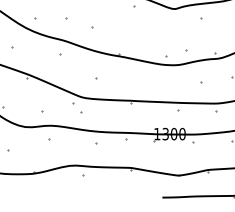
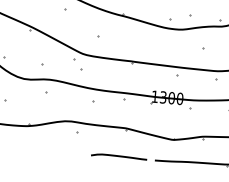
curve: (126, 196) -> (119, 156), added

